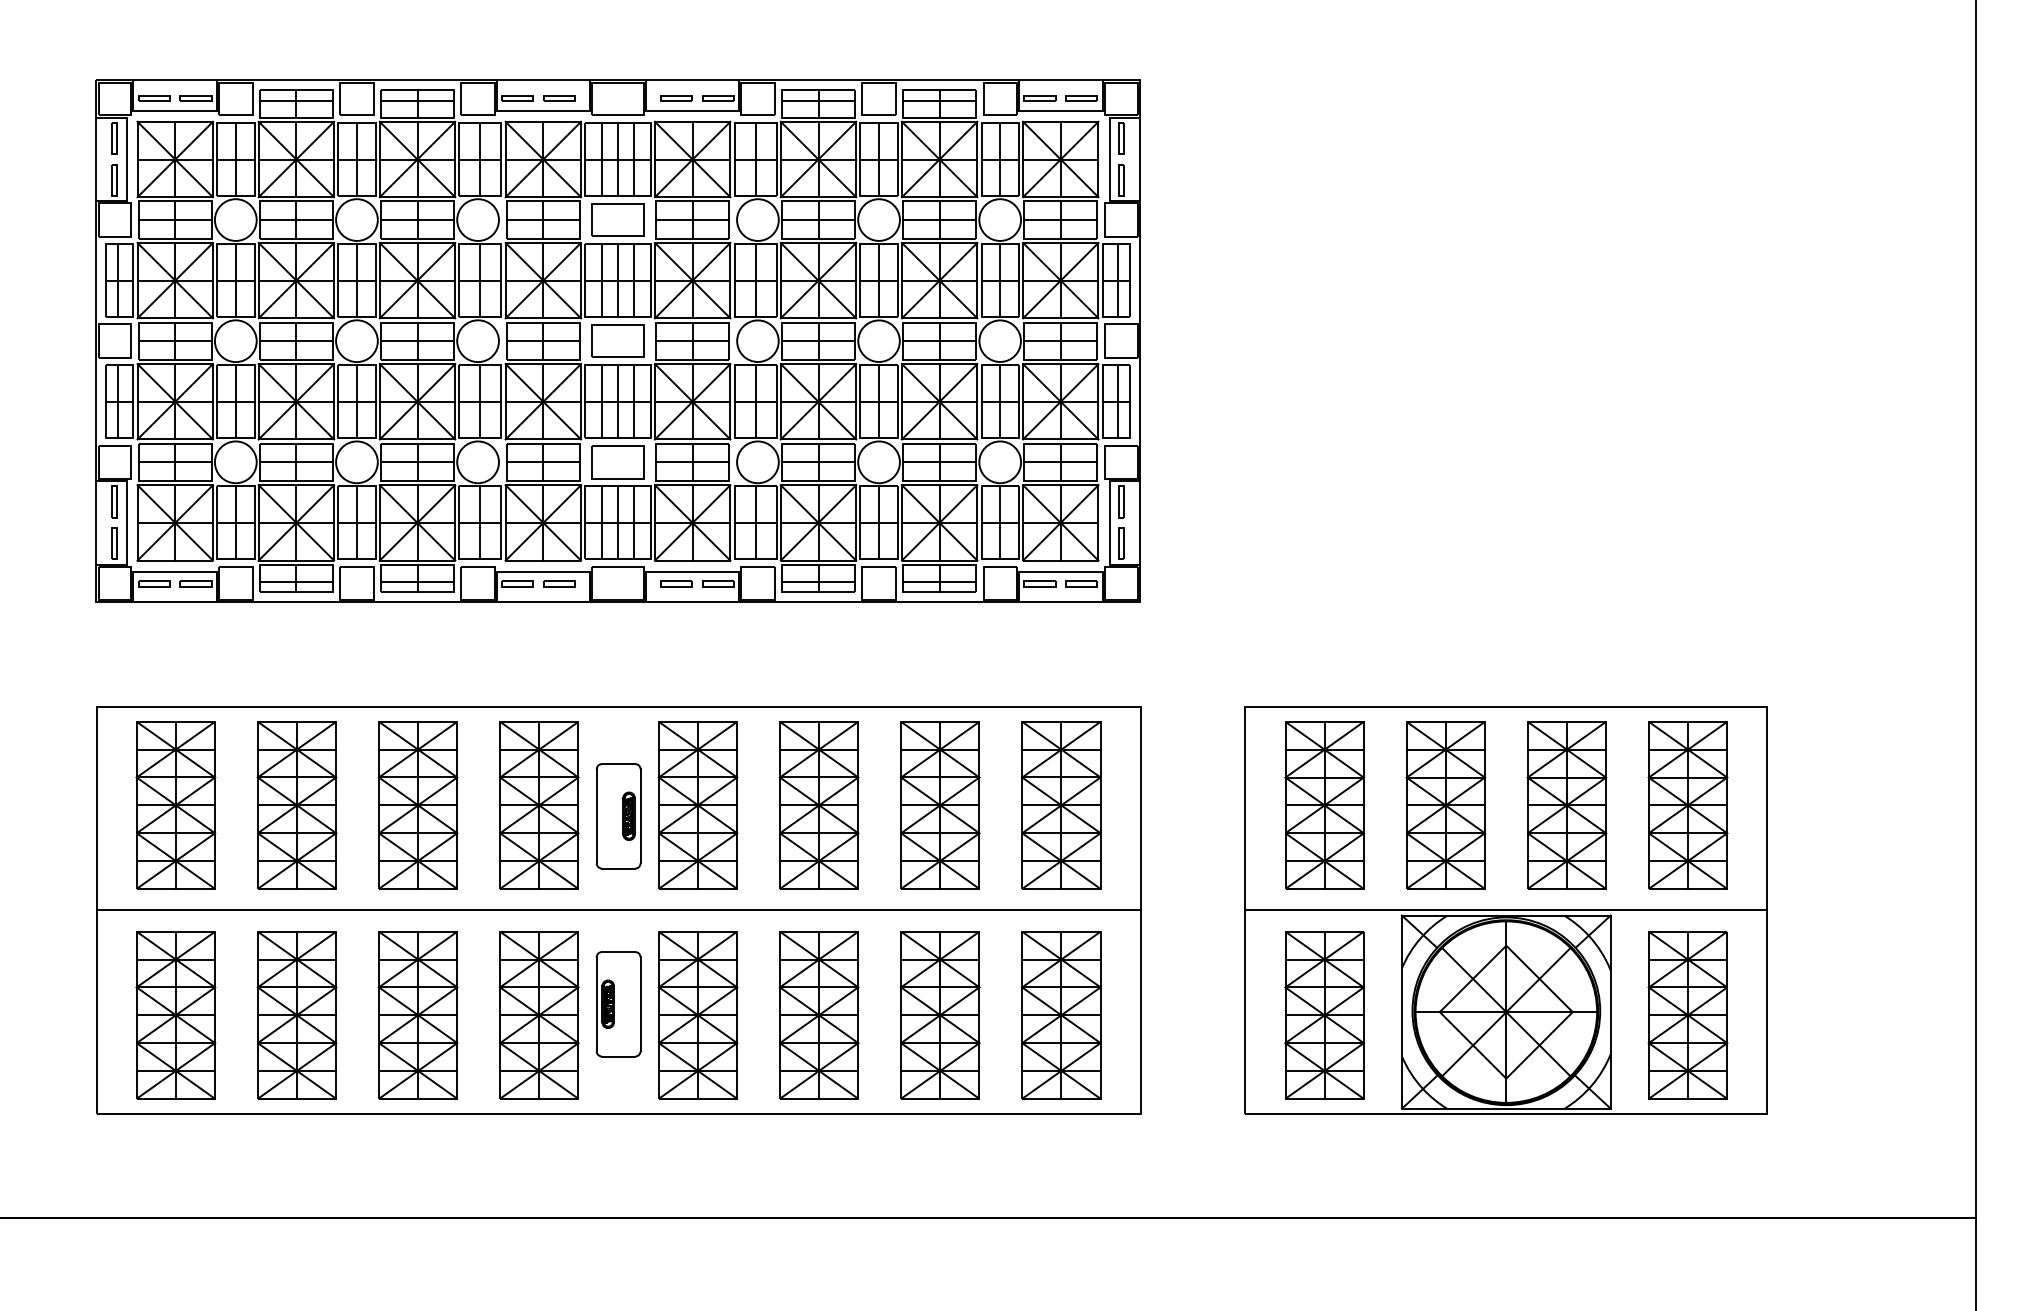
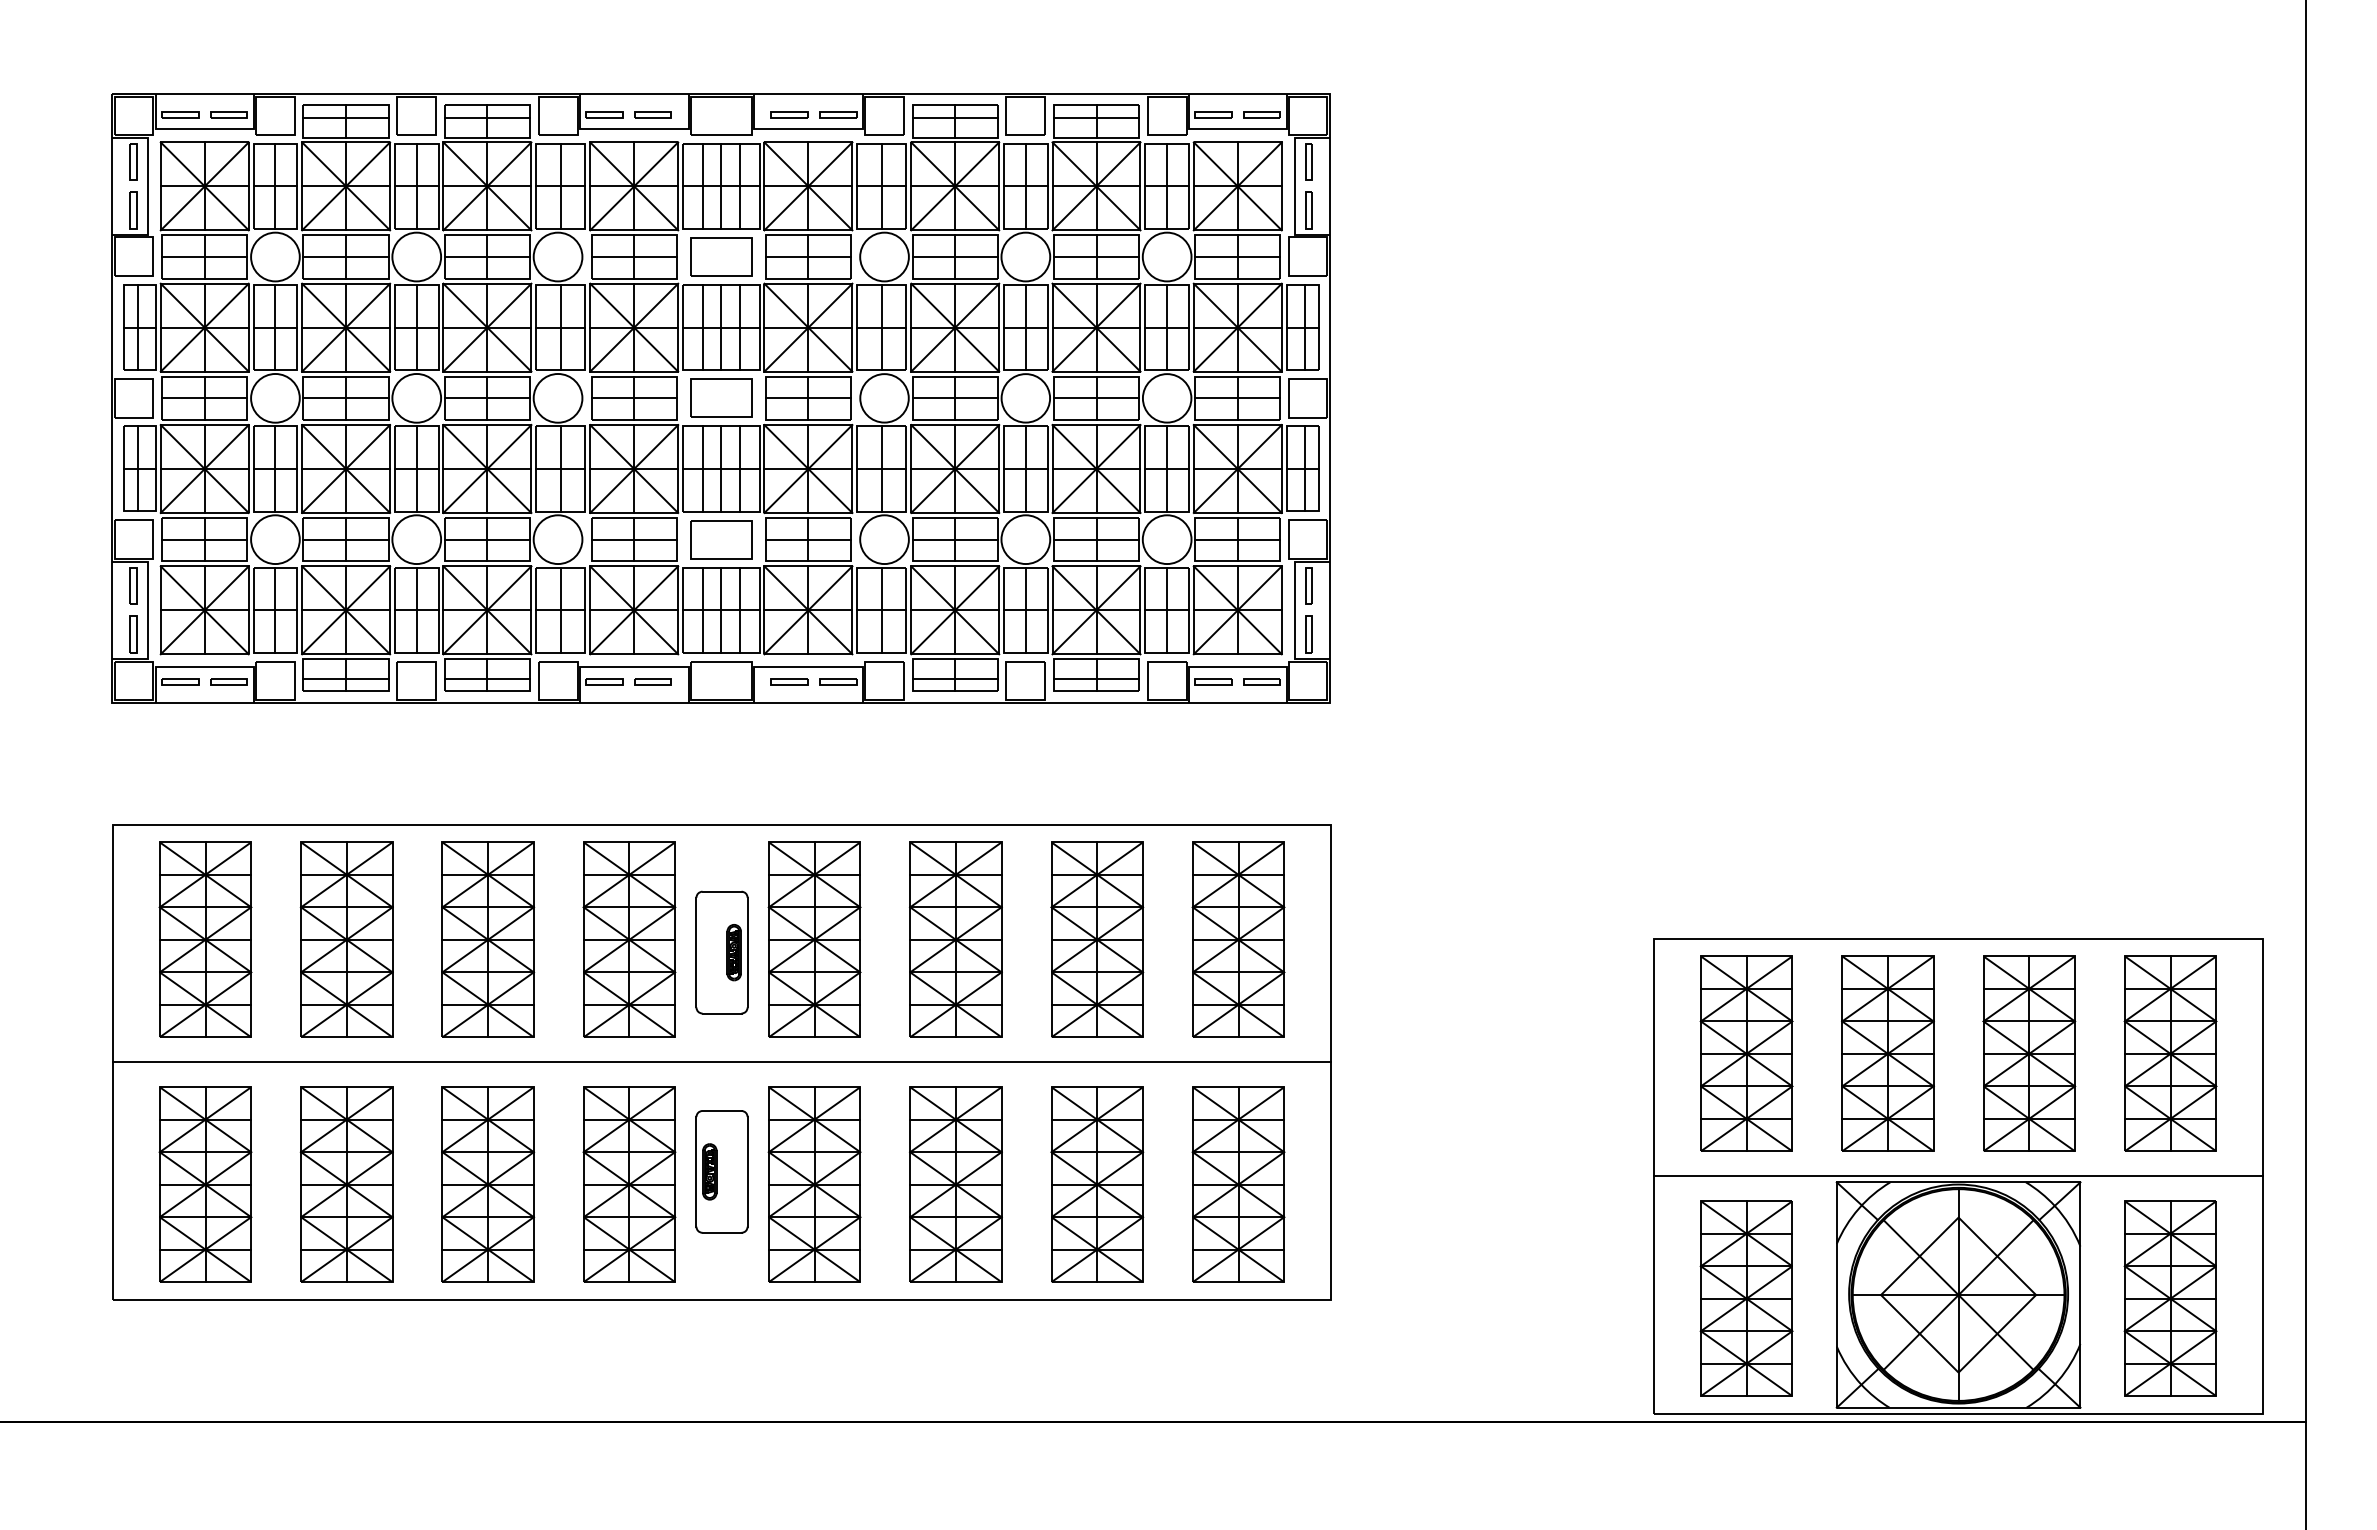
part: (1506, 910) -> (1958, 1176), moved

